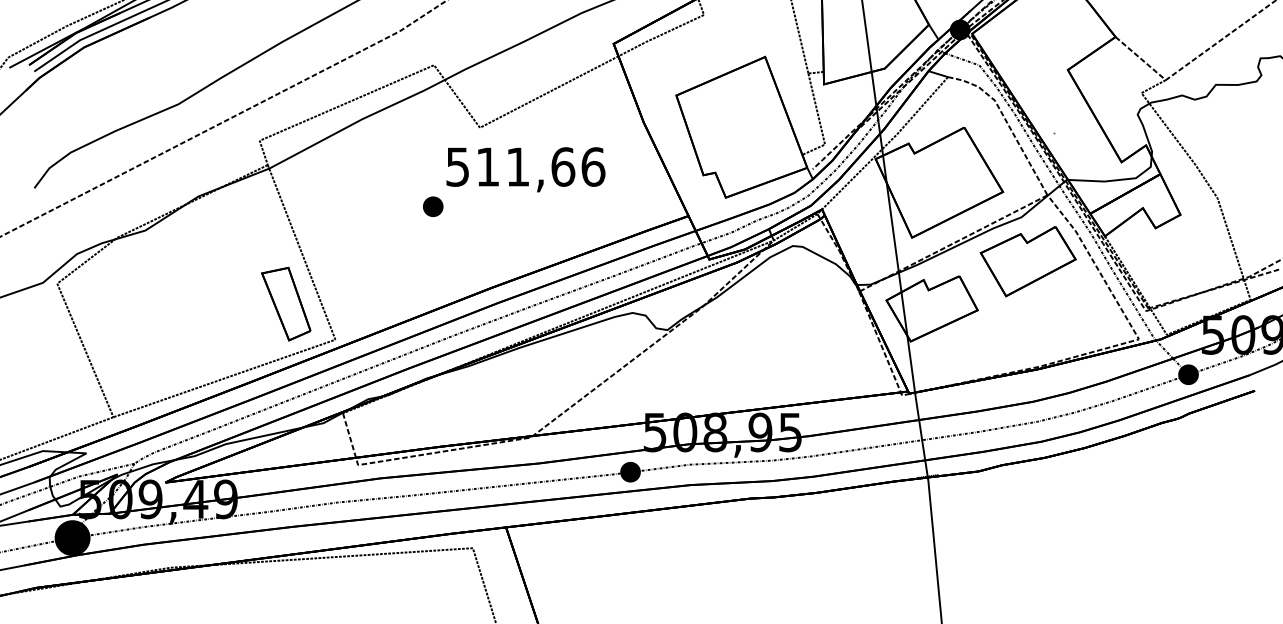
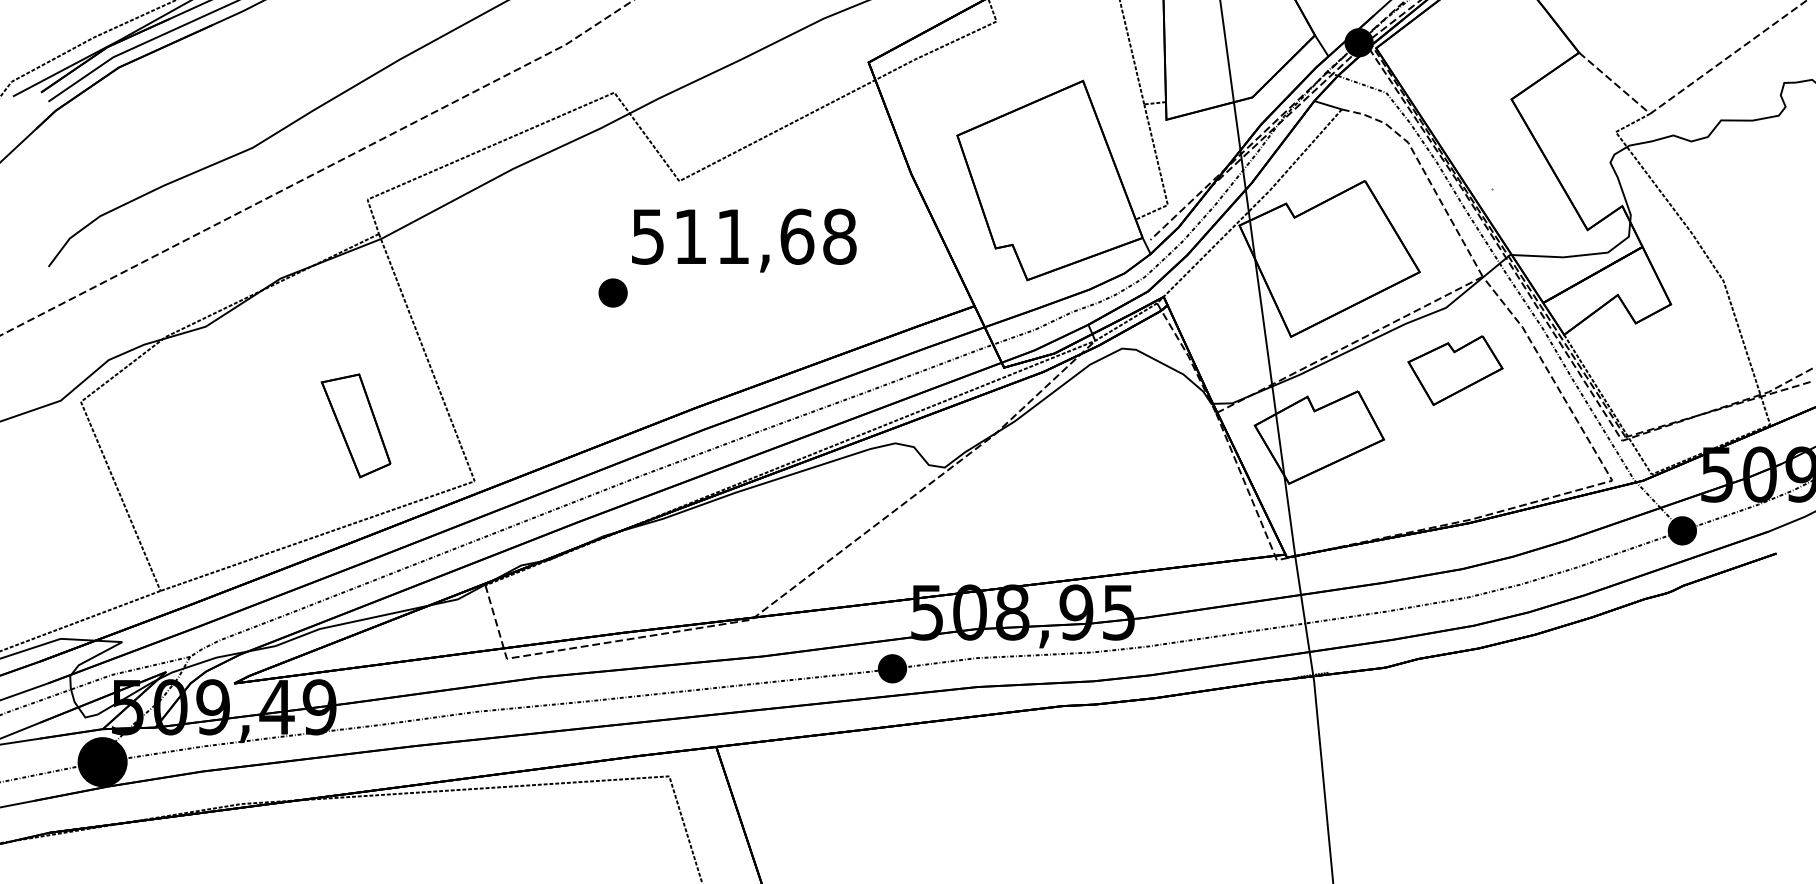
text: (593, 166) -> (840, 236), 511,66 -> 511,68
part: (1028, 261) -> (1455, 370), size x0.7
part: (285, 303) -> (355, 425), moved

